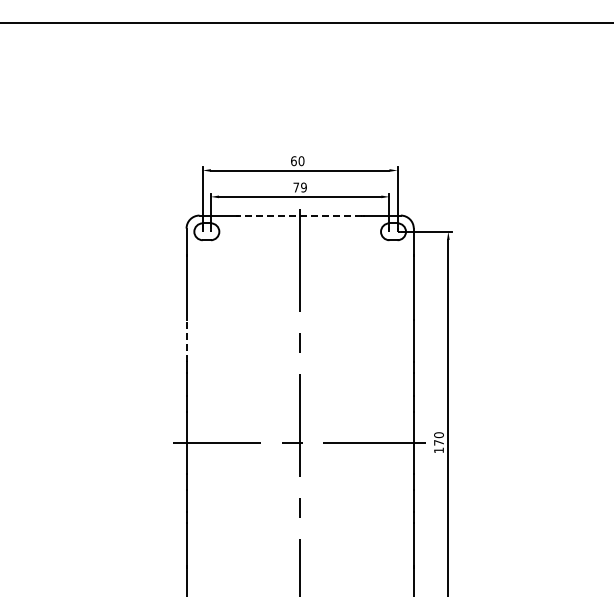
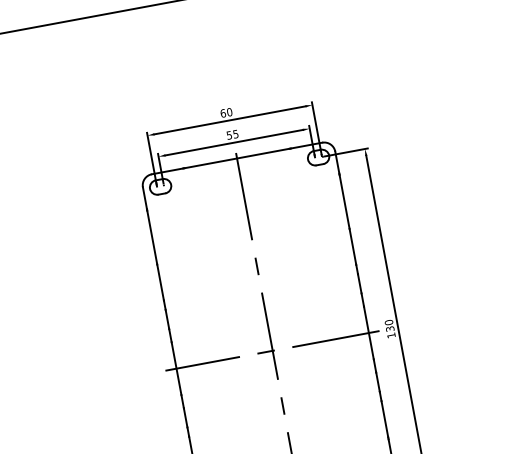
text: (299, 187) -> (232, 134), 79 -> 55
line: (299, 215) -> (236, 158), dashed -> solid
line: (186, 340) -> (160, 282), dashed -> solid
text: (438, 442) -> (389, 328), 170 -> 130

